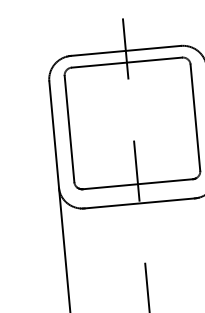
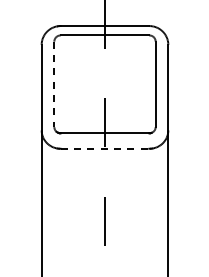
line: (69, 129) -> (54, 84), solid -> dashed
line: (140, 203) -> (105, 148), solid -> dashed

